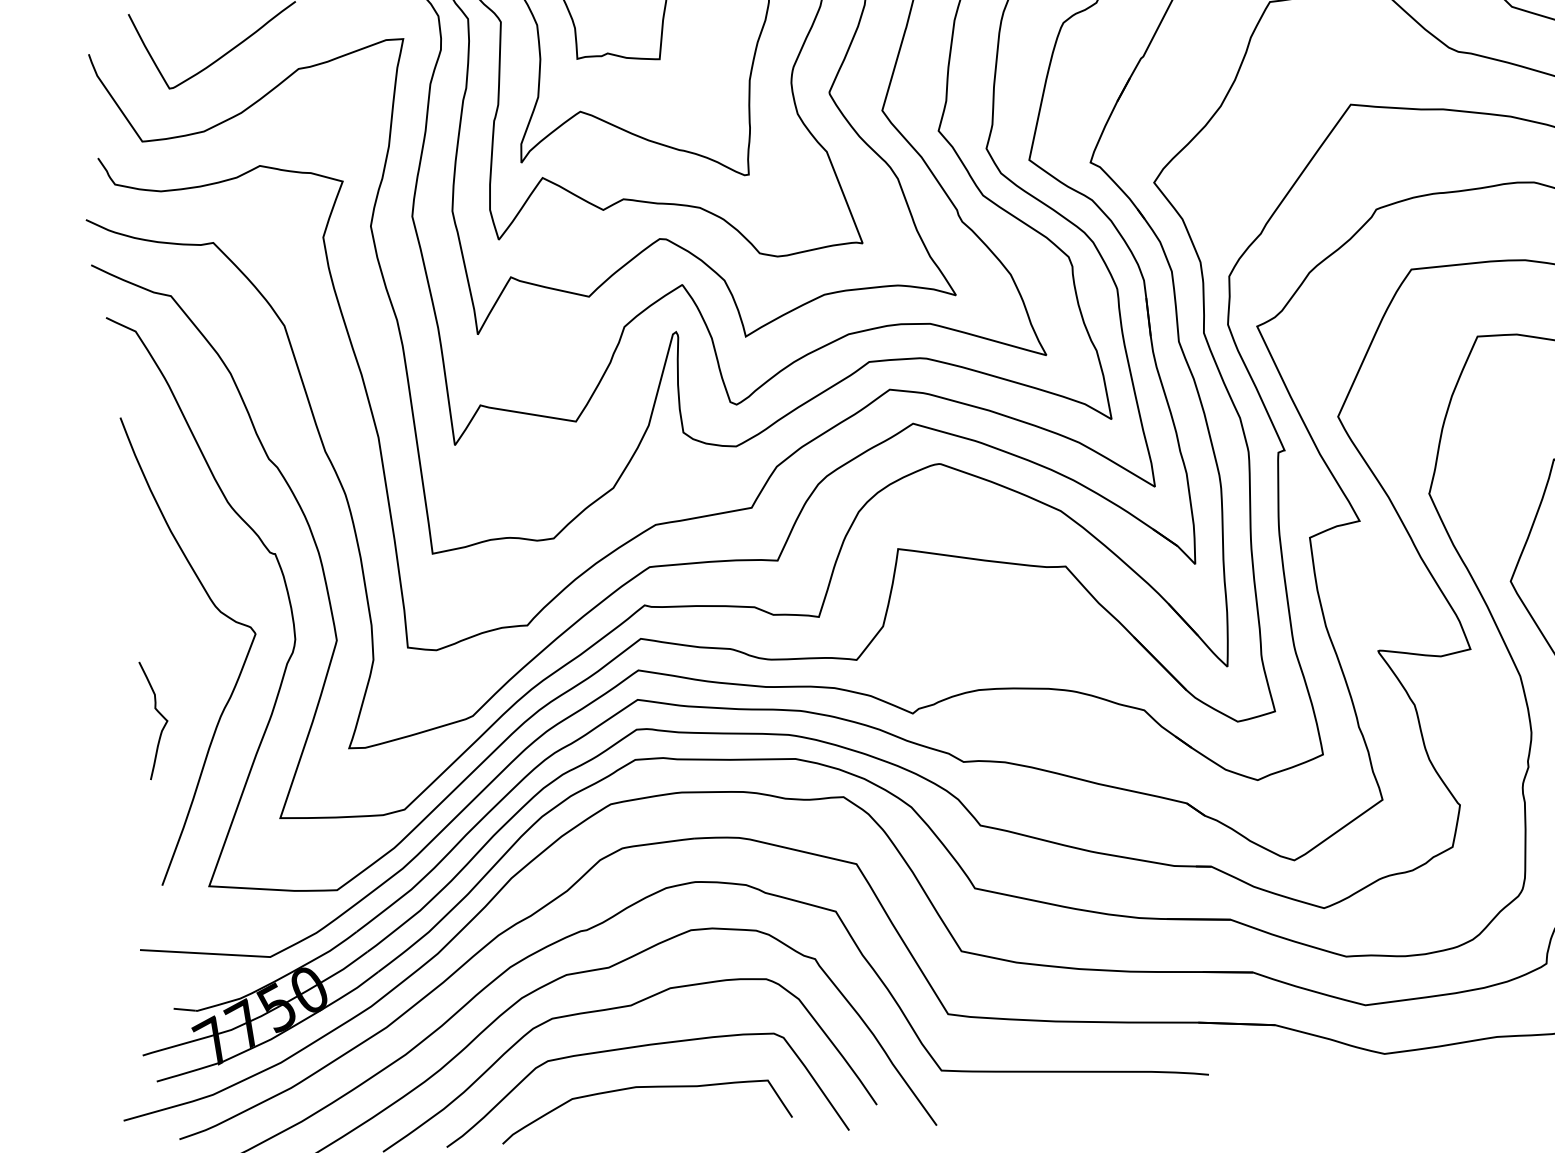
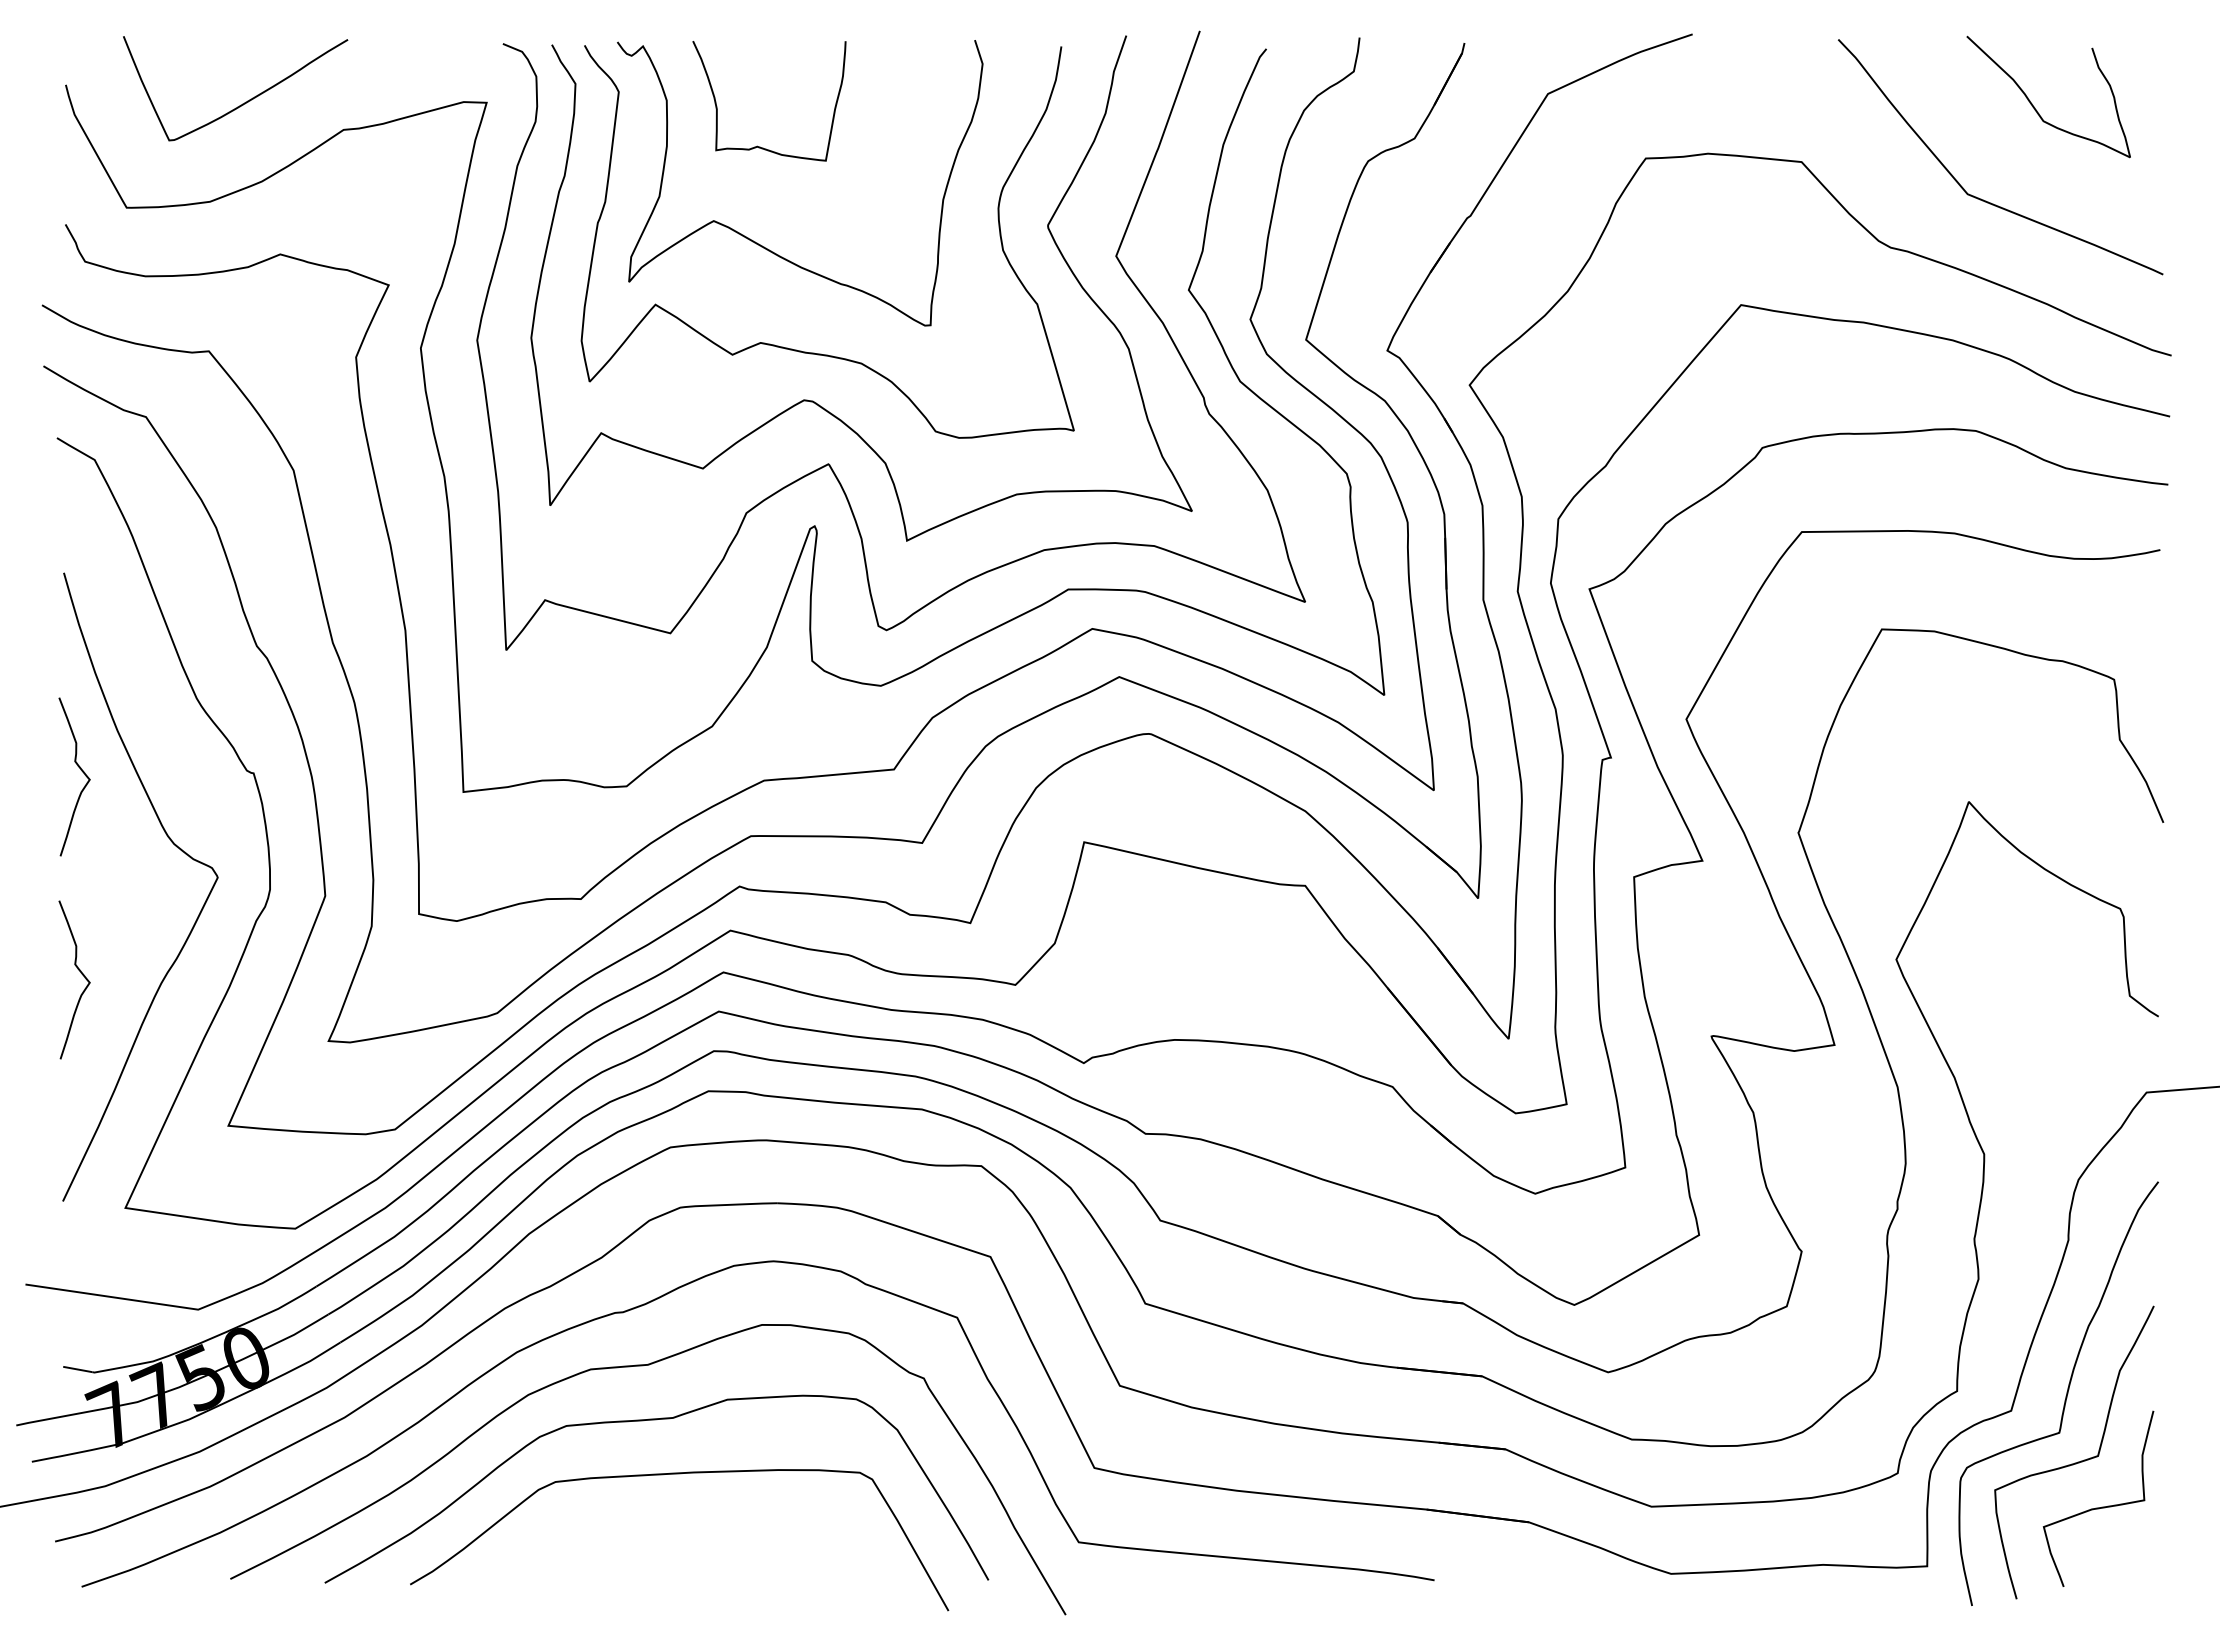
curve: (146, 564) -> (81, 771), added
curve: (645, 1087) -> (682, 1529), removed

